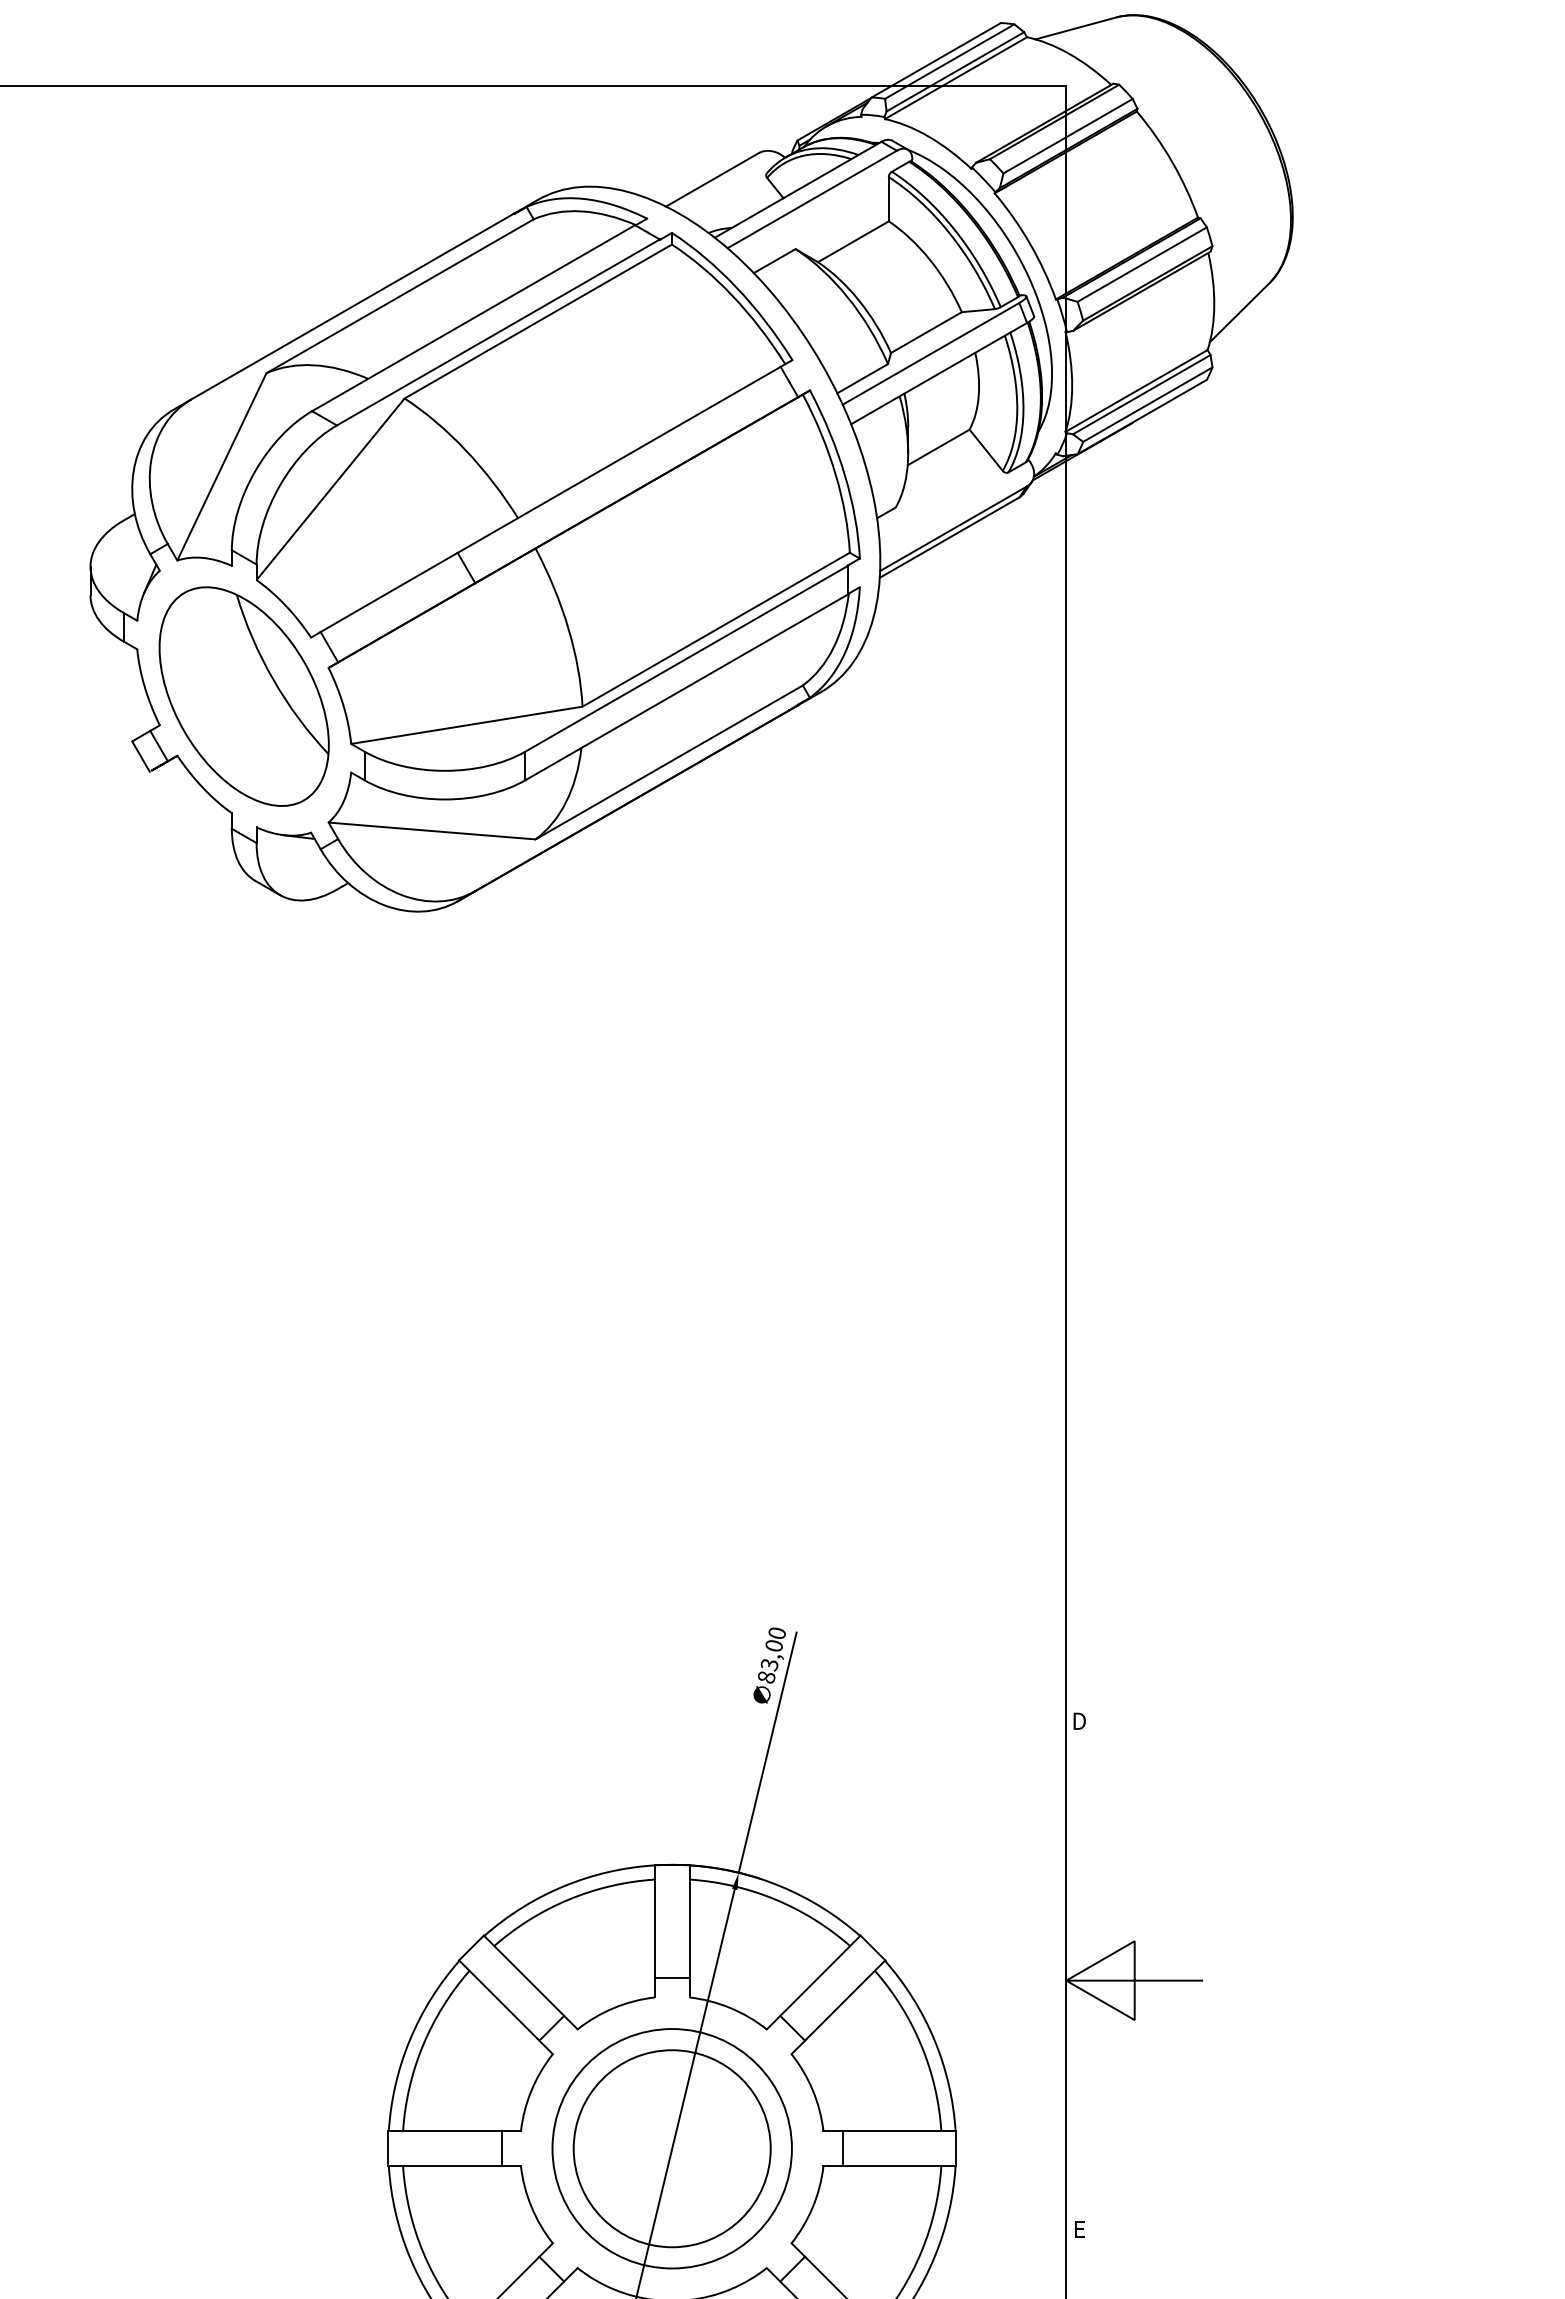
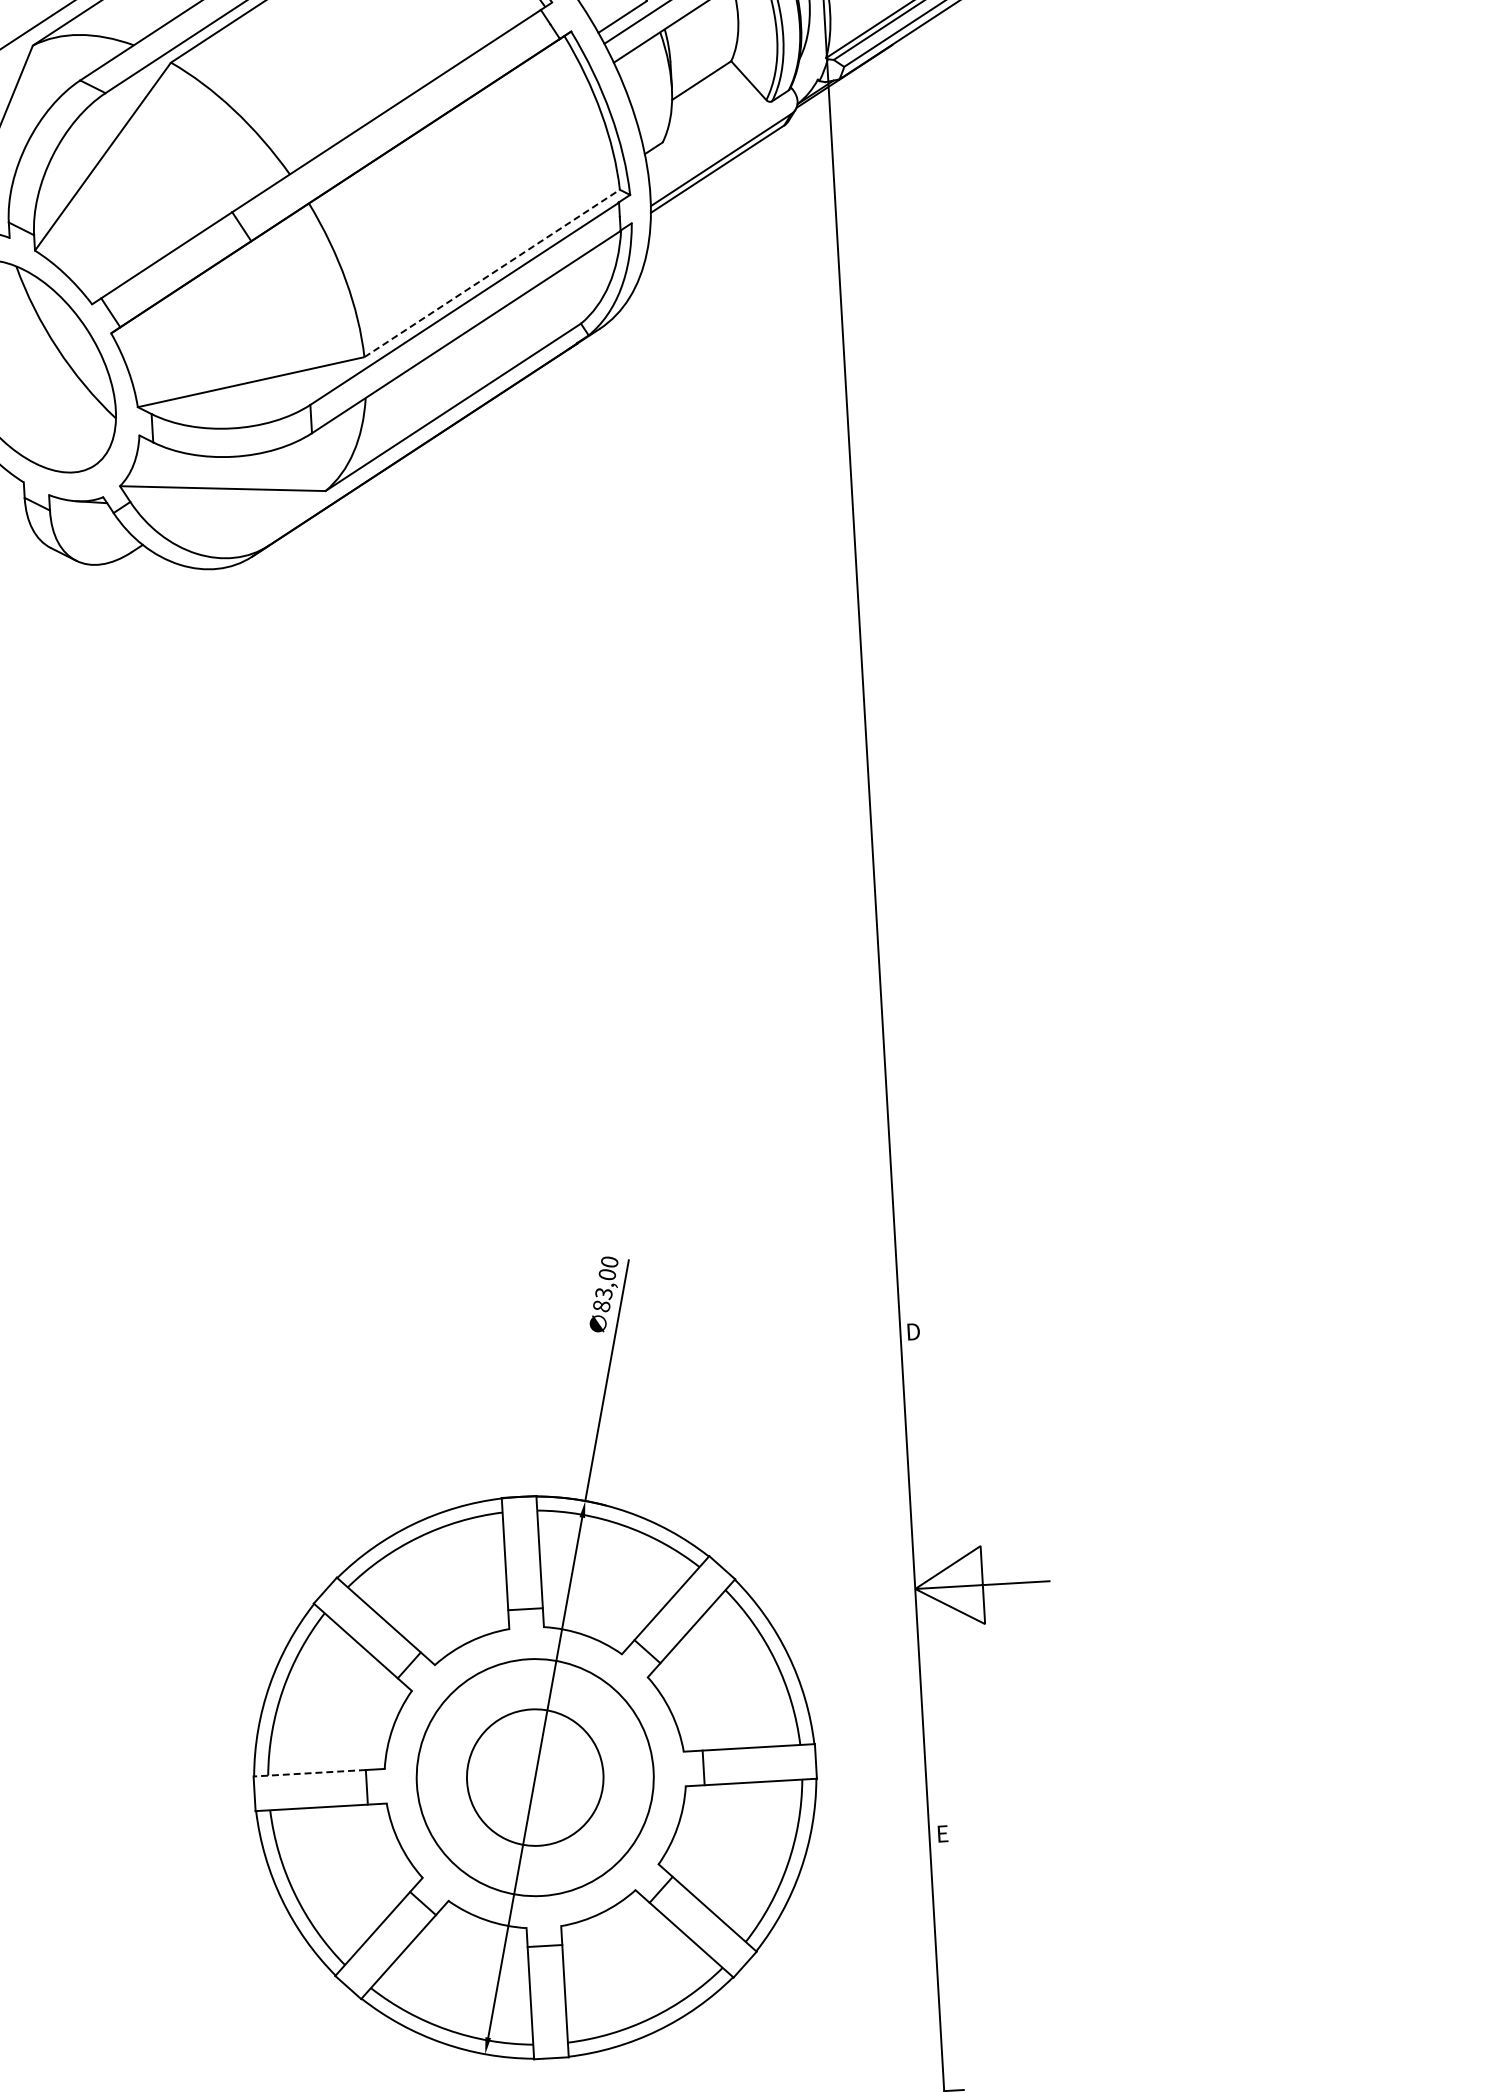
line: (716, 629) -> (492, 273), solid -> dashed
line: (445, 2131) -> (310, 1773), solid -> dashed
circle: (671, 2148) -> (534, 1777), size x0.7

